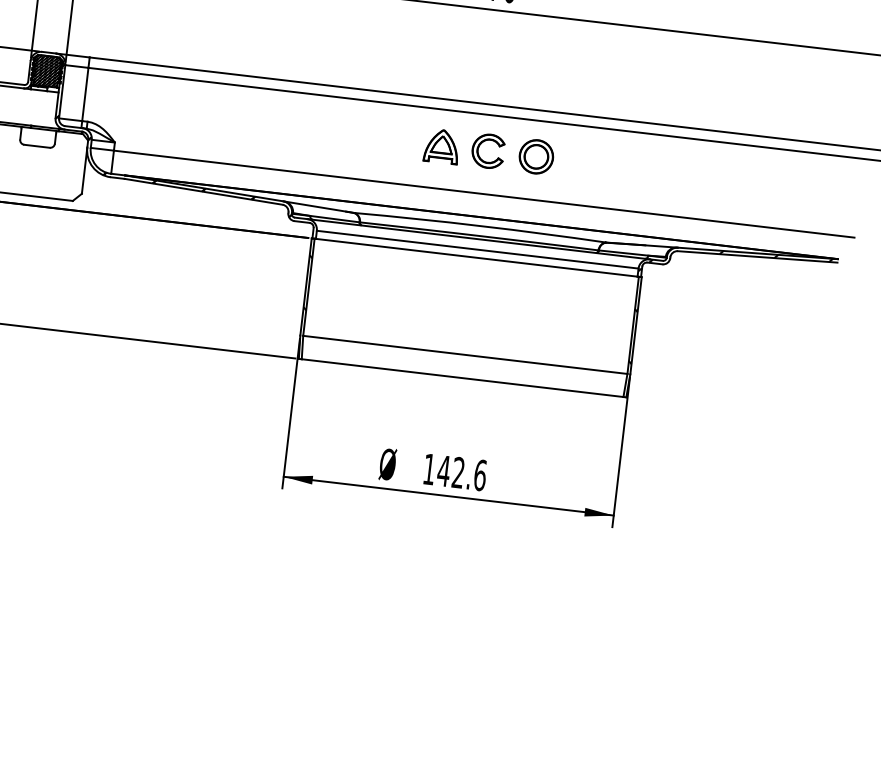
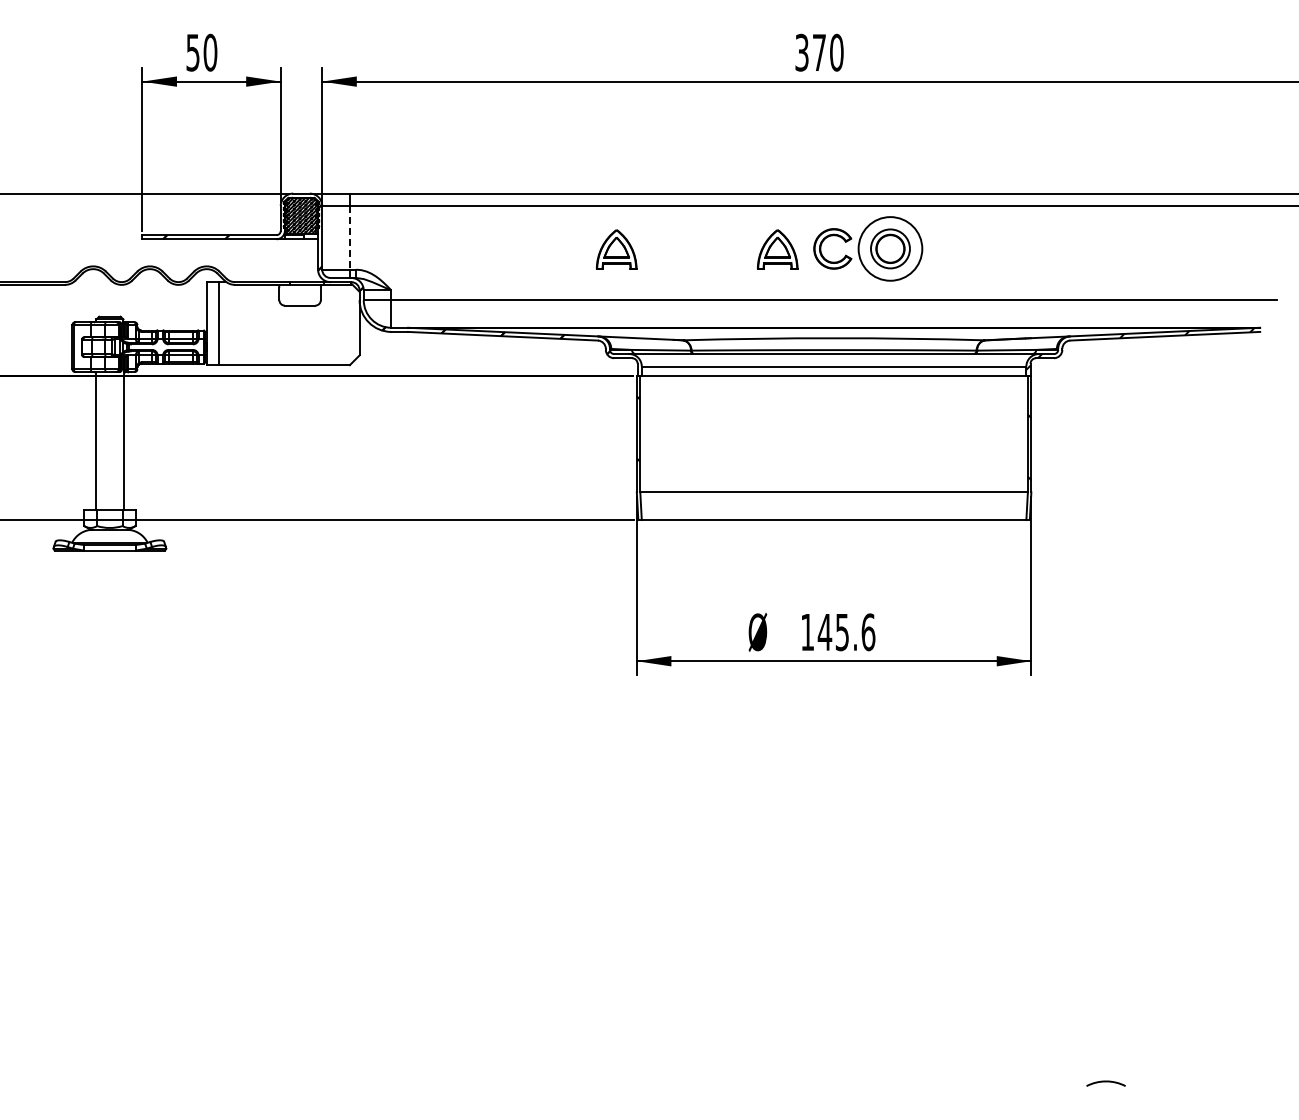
line: (85, 94) -> (349, 237), solid -> dashed
part: (307, 130) -> (616, 249), added
circle: (536, 156) -> (890, 248), size x1.6
text: (457, 472) -> (841, 632), 142.6 -> 145.6

